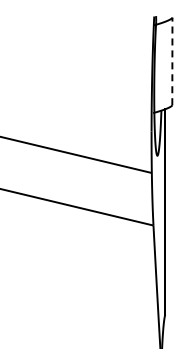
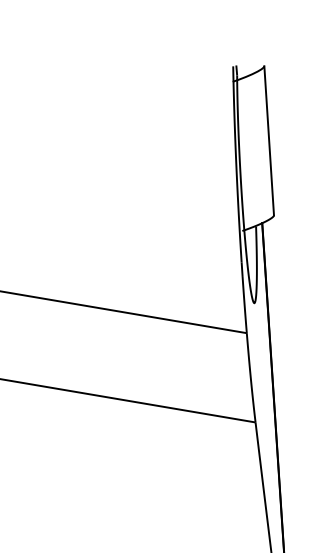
line: (172, 61) -> (269, 140), dashed -> solid

